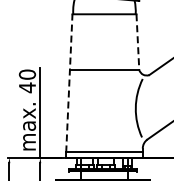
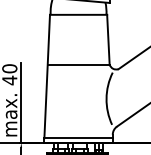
line: (137, 42) -> (108, 40), dashed -> solid
line: (69, 82) -> (47, 75), dashed -> solid

